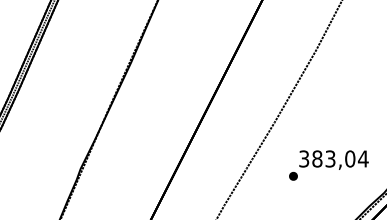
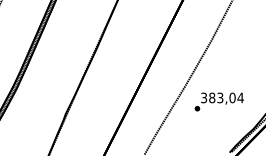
text: (327, 164) -> (218, 101), moved

